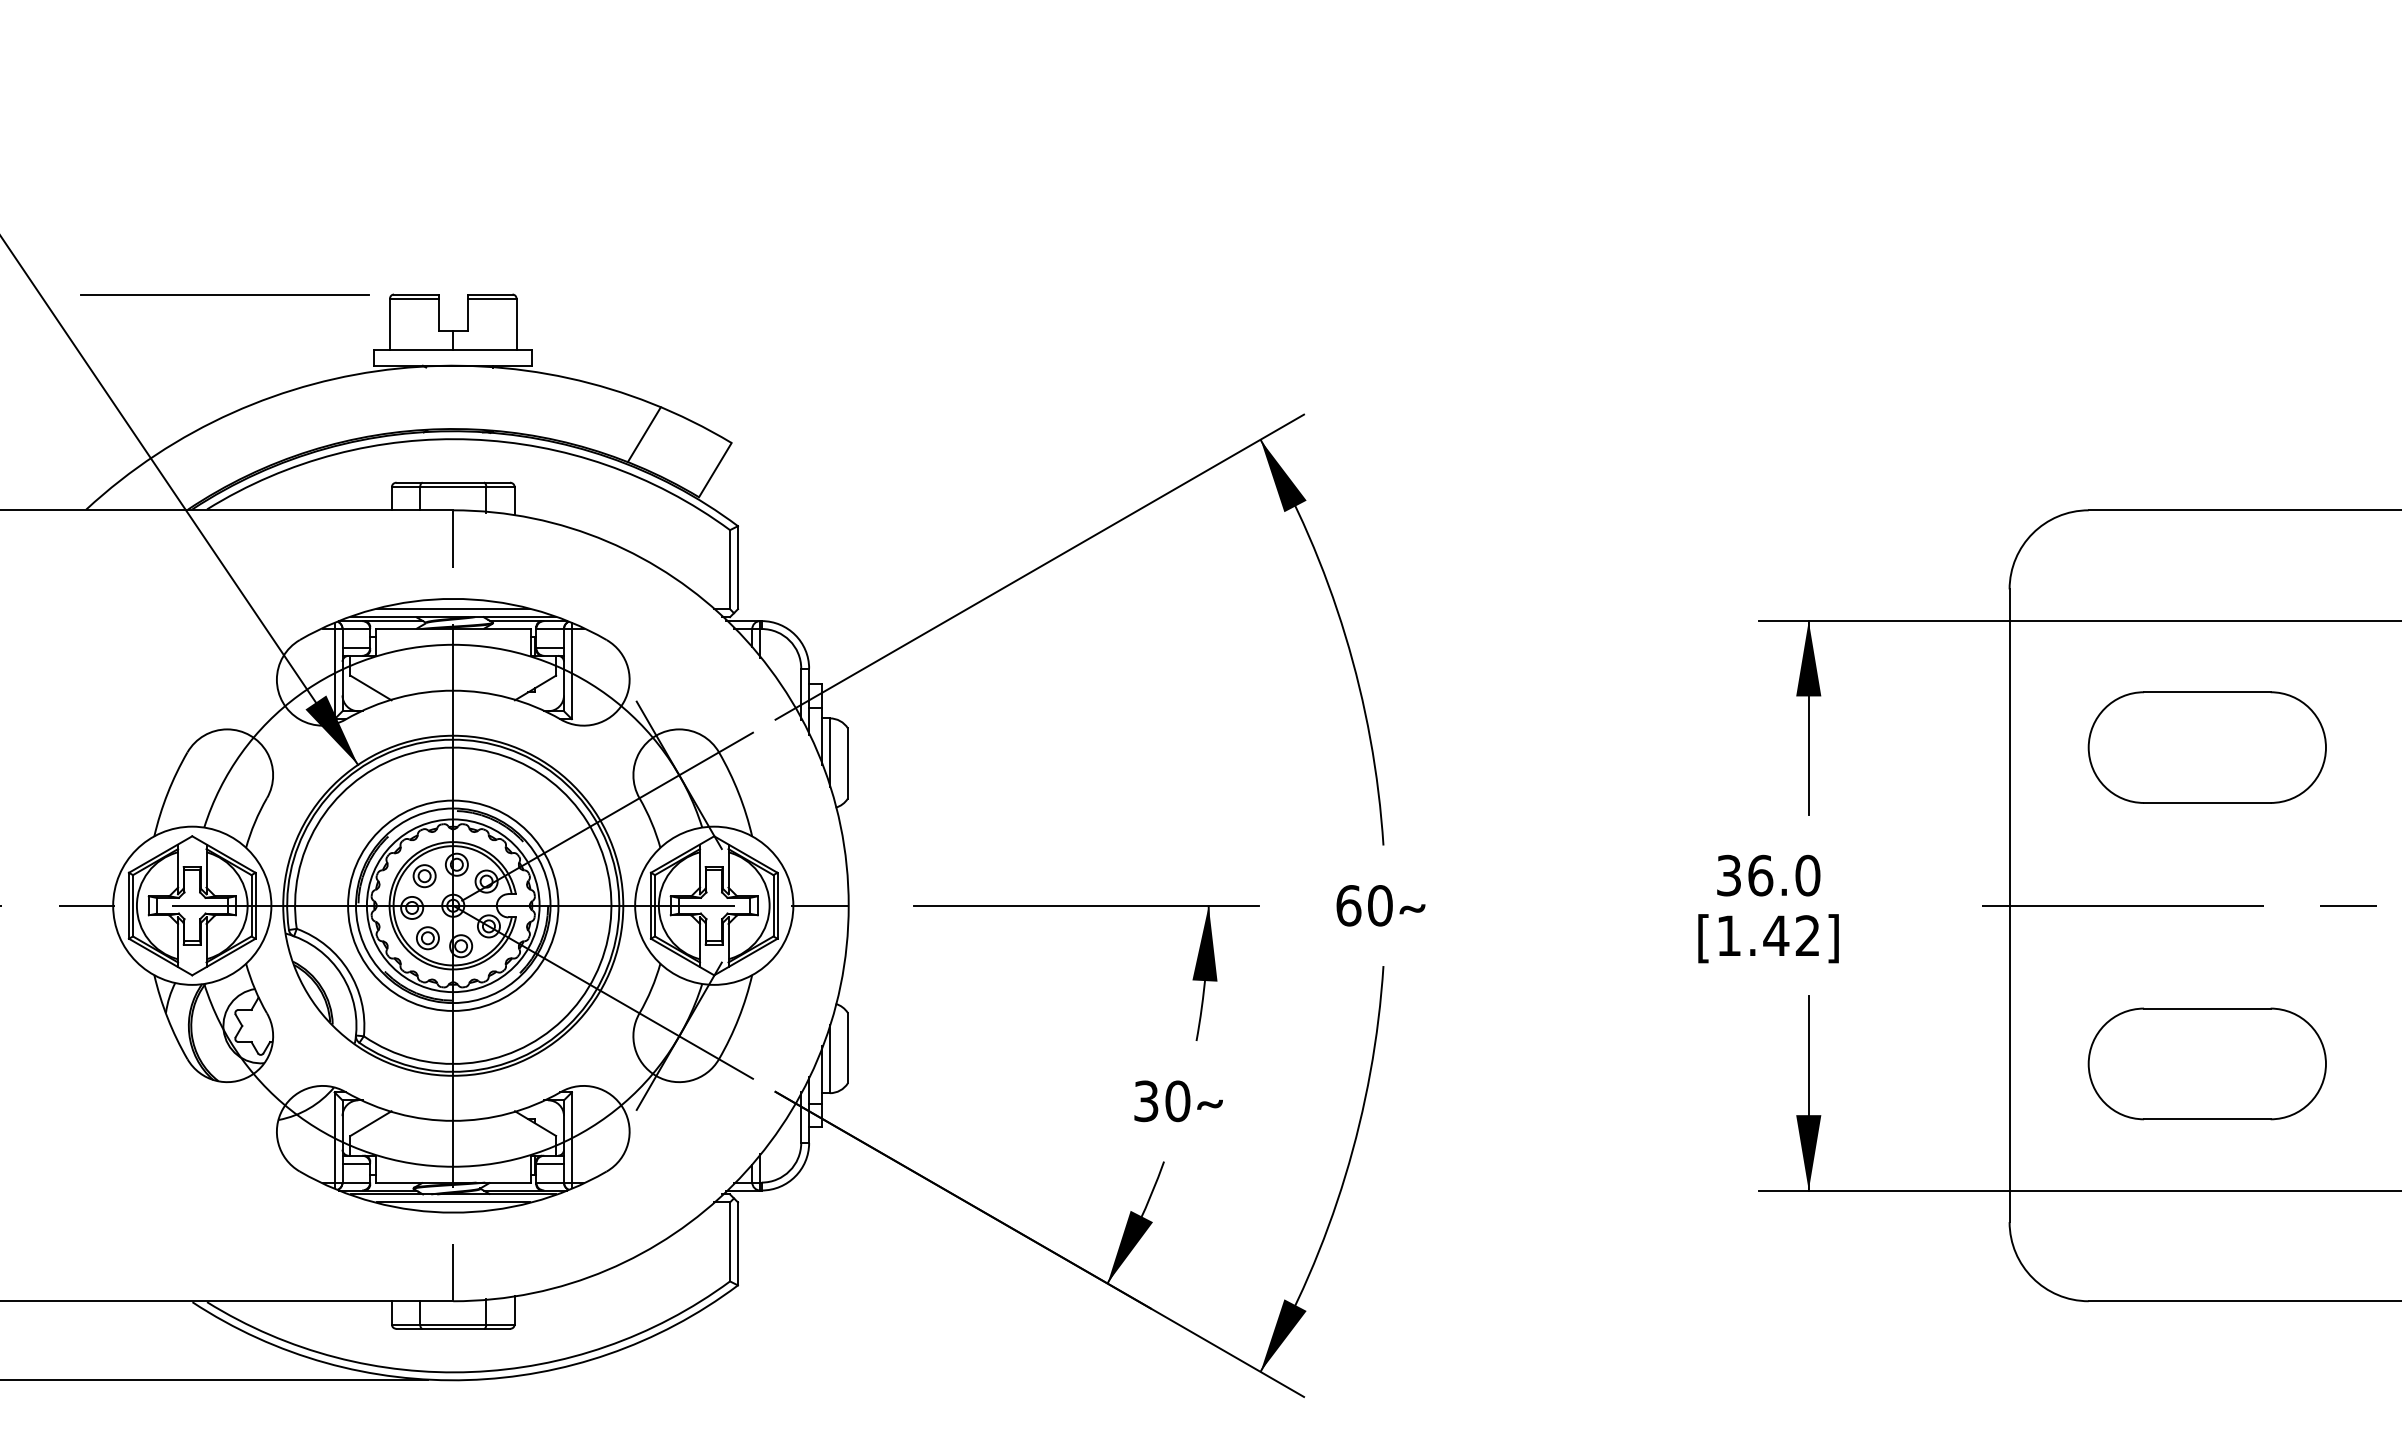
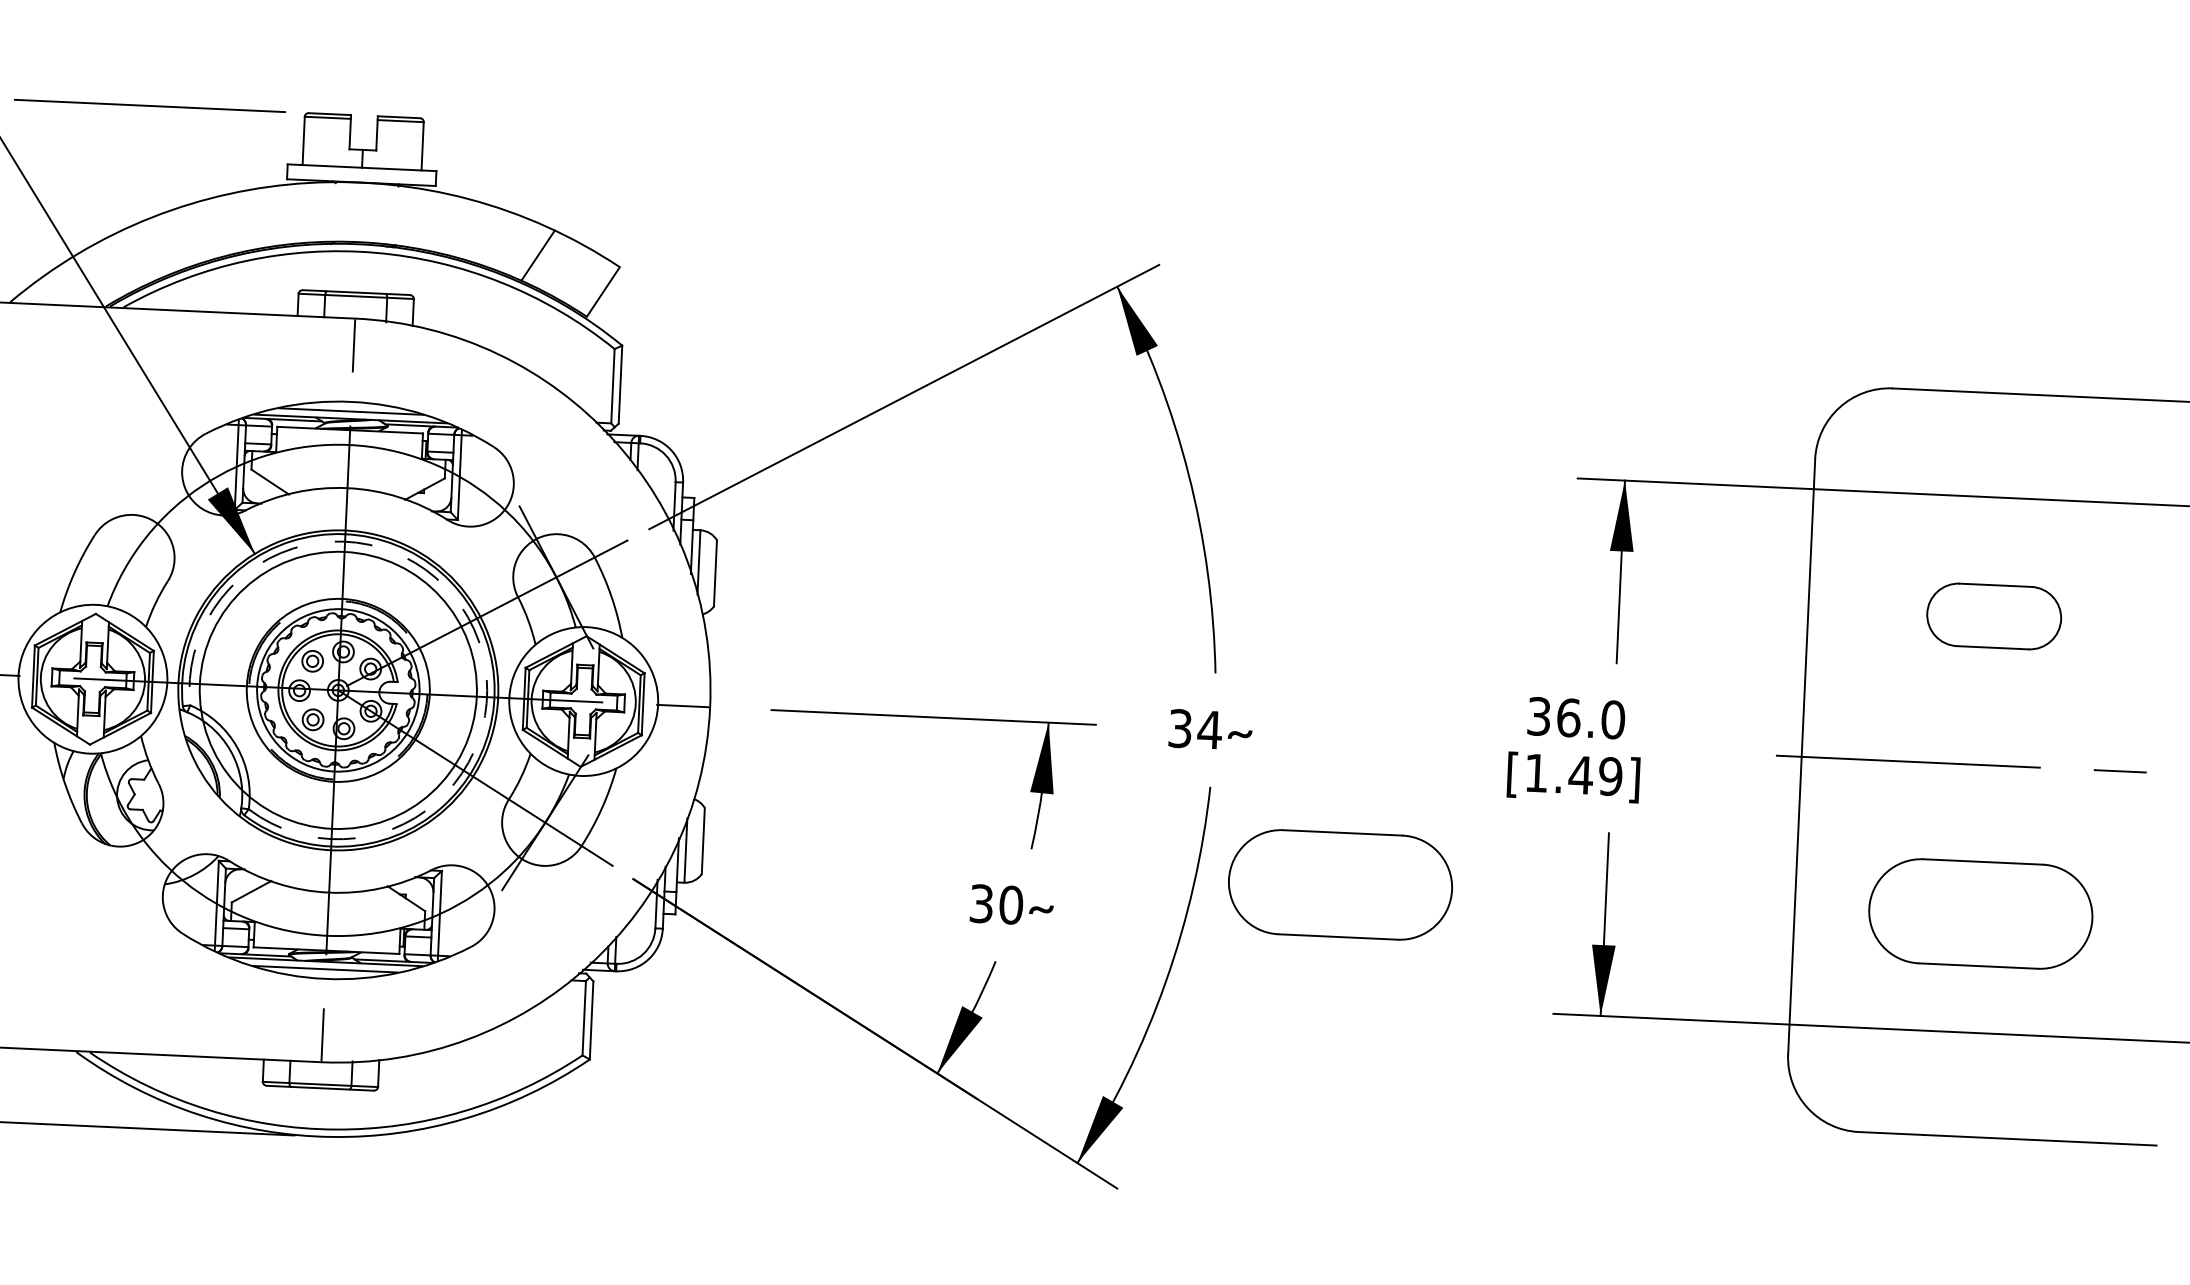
part: (2206, 747) -> (1993, 616), size x0.6
arc: (587, 822) -> (468, 617), solid -> dashed
circle: (453, 905) -> (338, 690), size x1.4
text: (1364, 905) -> (1195, 729), 60 -> 34
text: (1807, 935) -> (1610, 776), [1.42] -> [1.49]
part: (1525, 1063) -> (1339, 884), added

